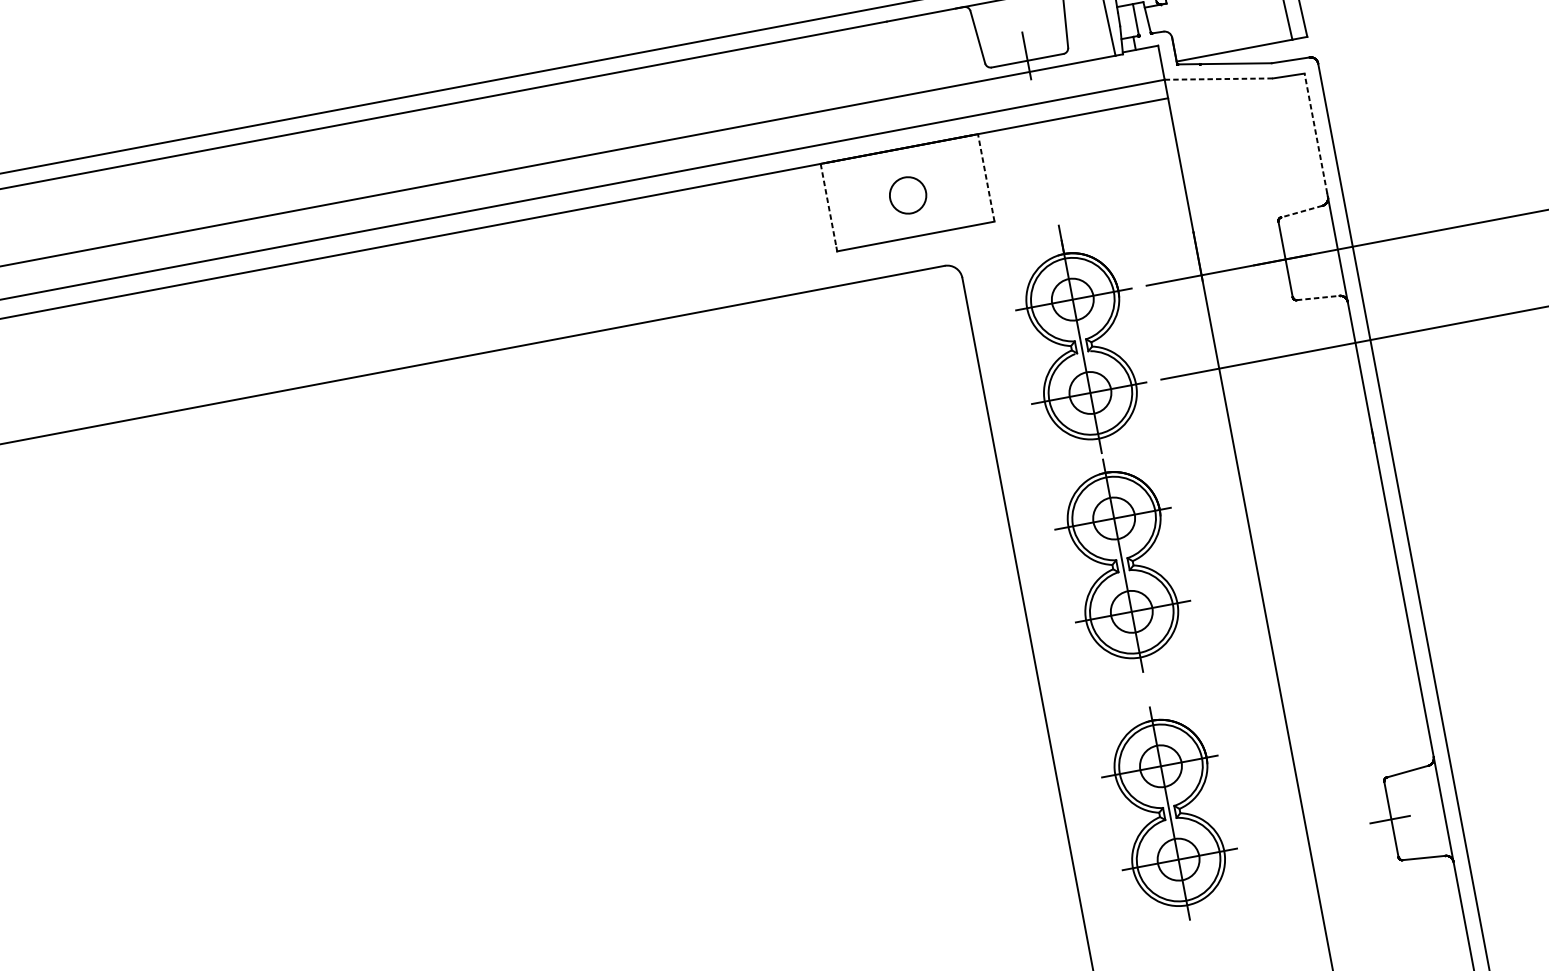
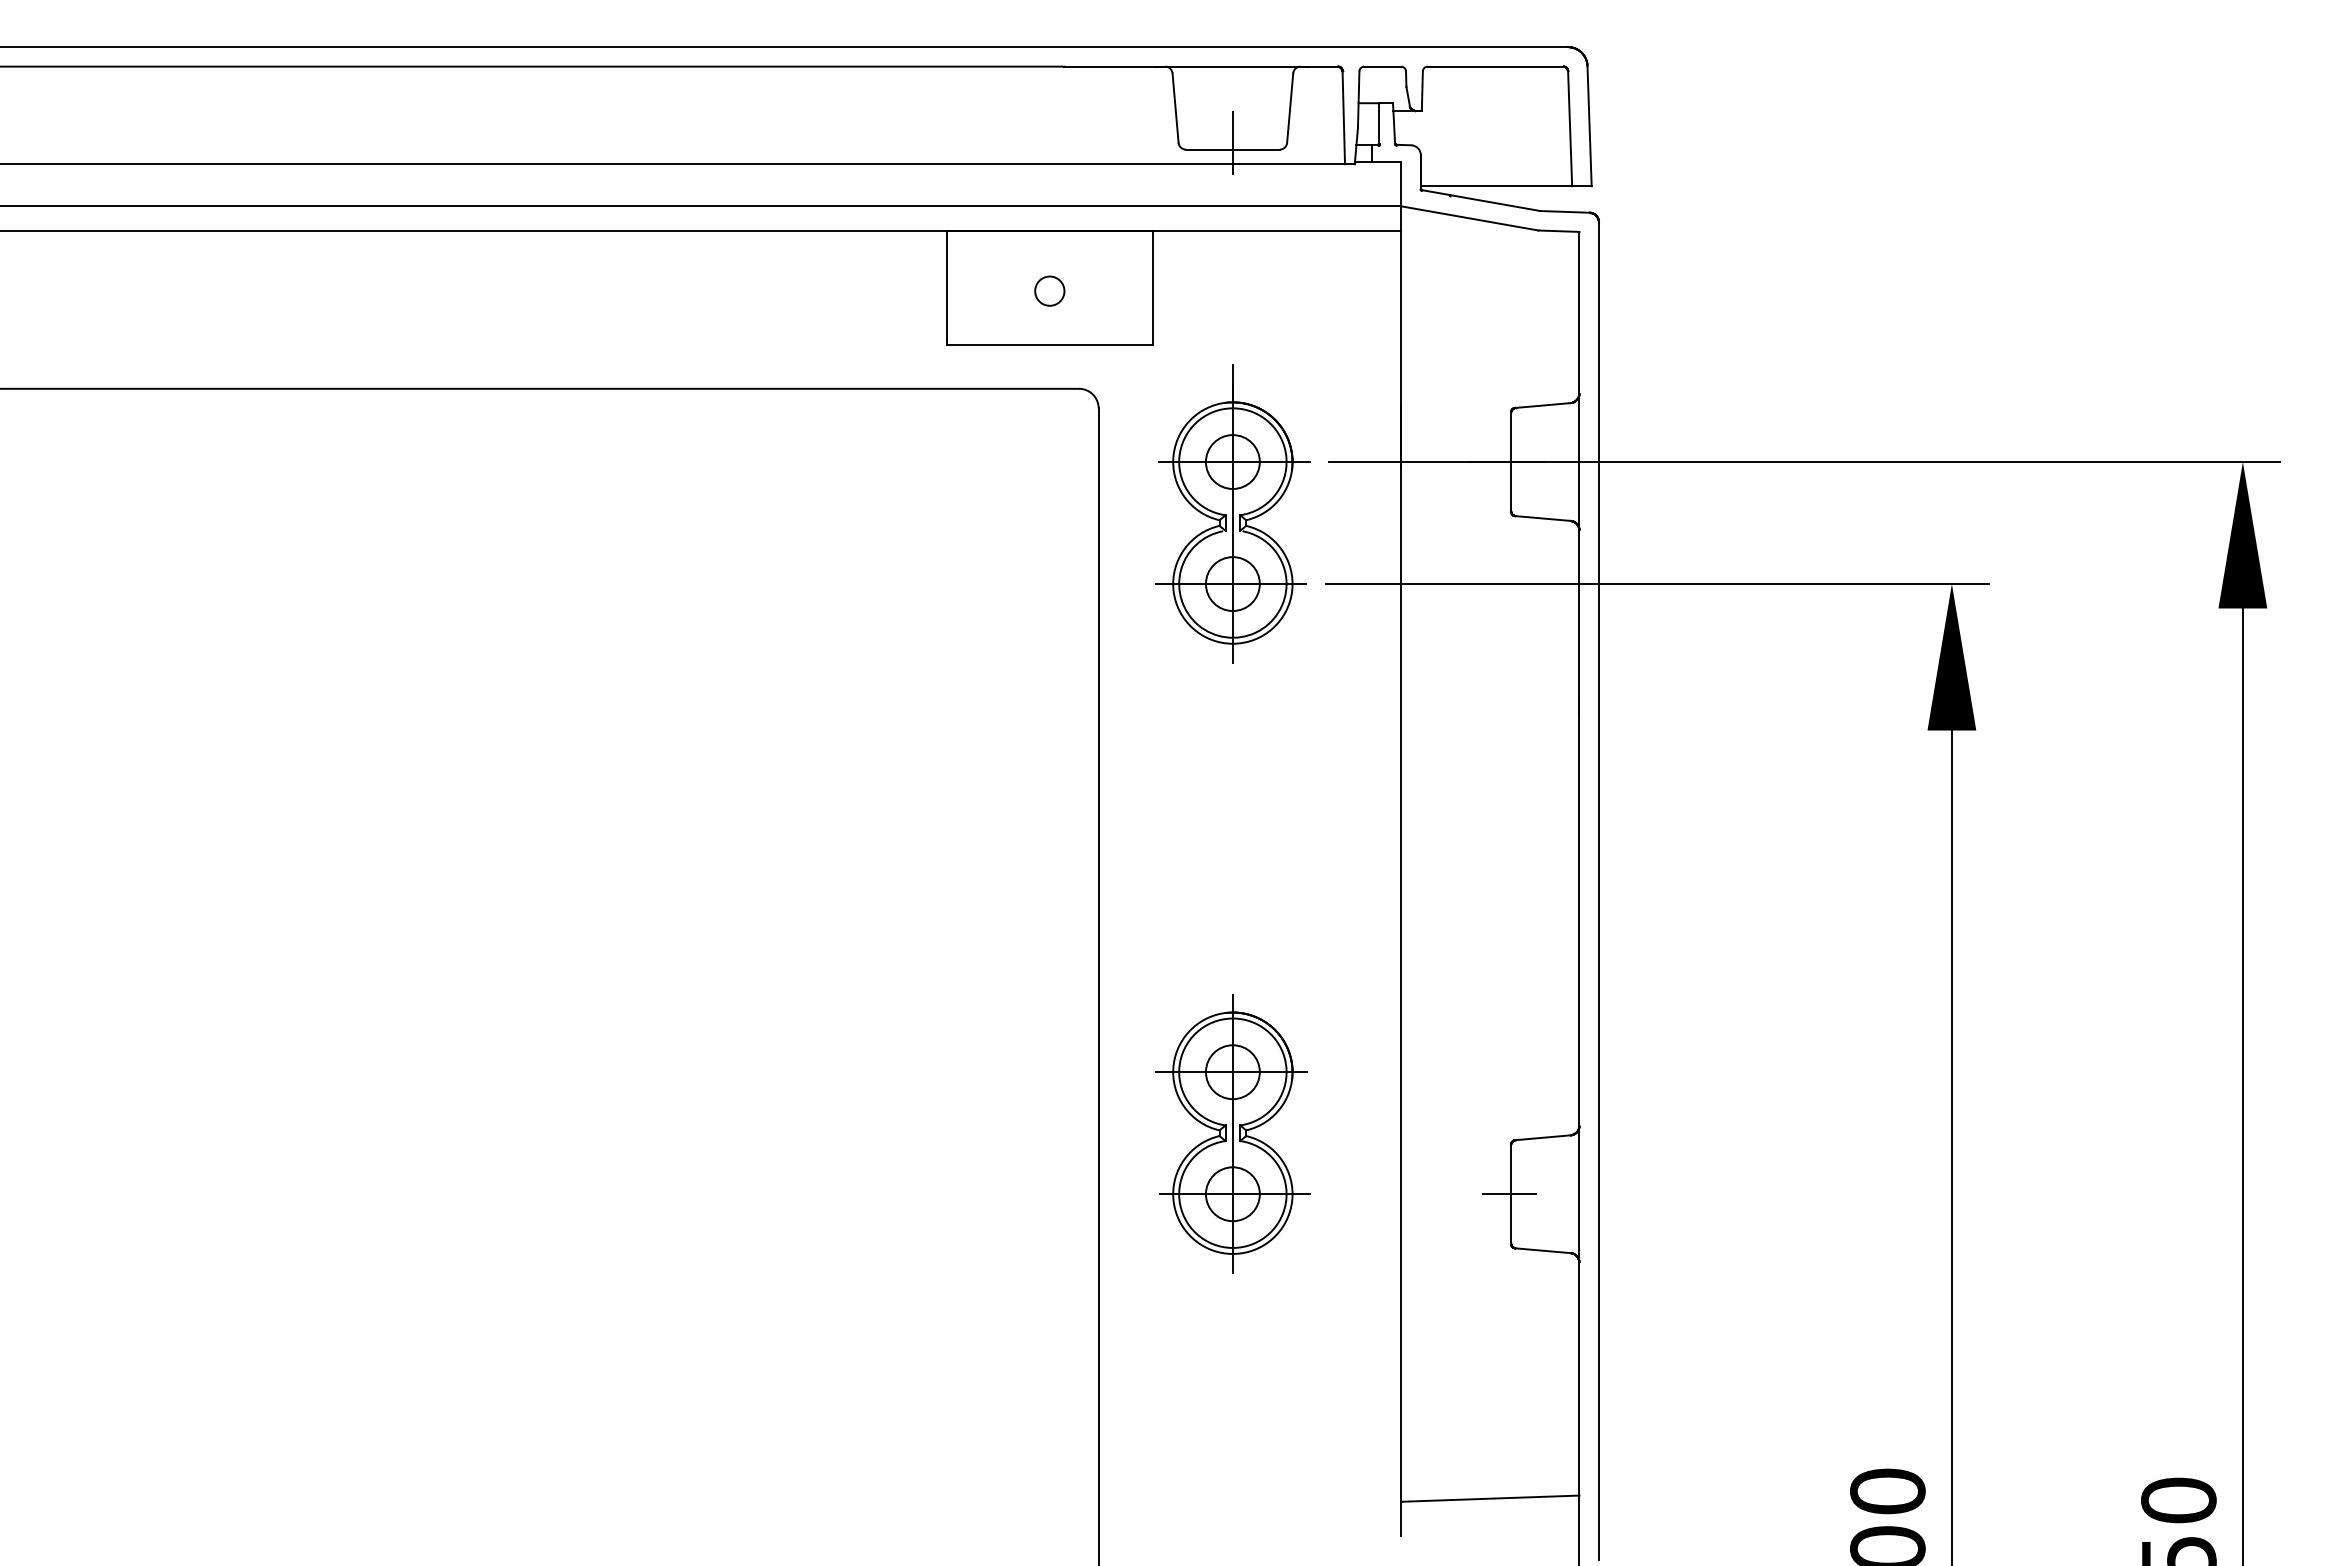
line: (1218, 79) -> (1469, 218), dashed -> solid
line: (1315, 132) -> (1579, 309), dashed -> solid
line: (986, 177) -> (1152, 287), dashed -> solid
circle: (907, 194) -> (1049, 290), size x0.62
line: (828, 206) -> (946, 285), dashed -> solid
line: (1302, 211) -> (1543, 405), dashed -> solid
line: (1318, 297) -> (1543, 518), dashed -> solid
part: (1122, 565) -> (1232, 809), removed

